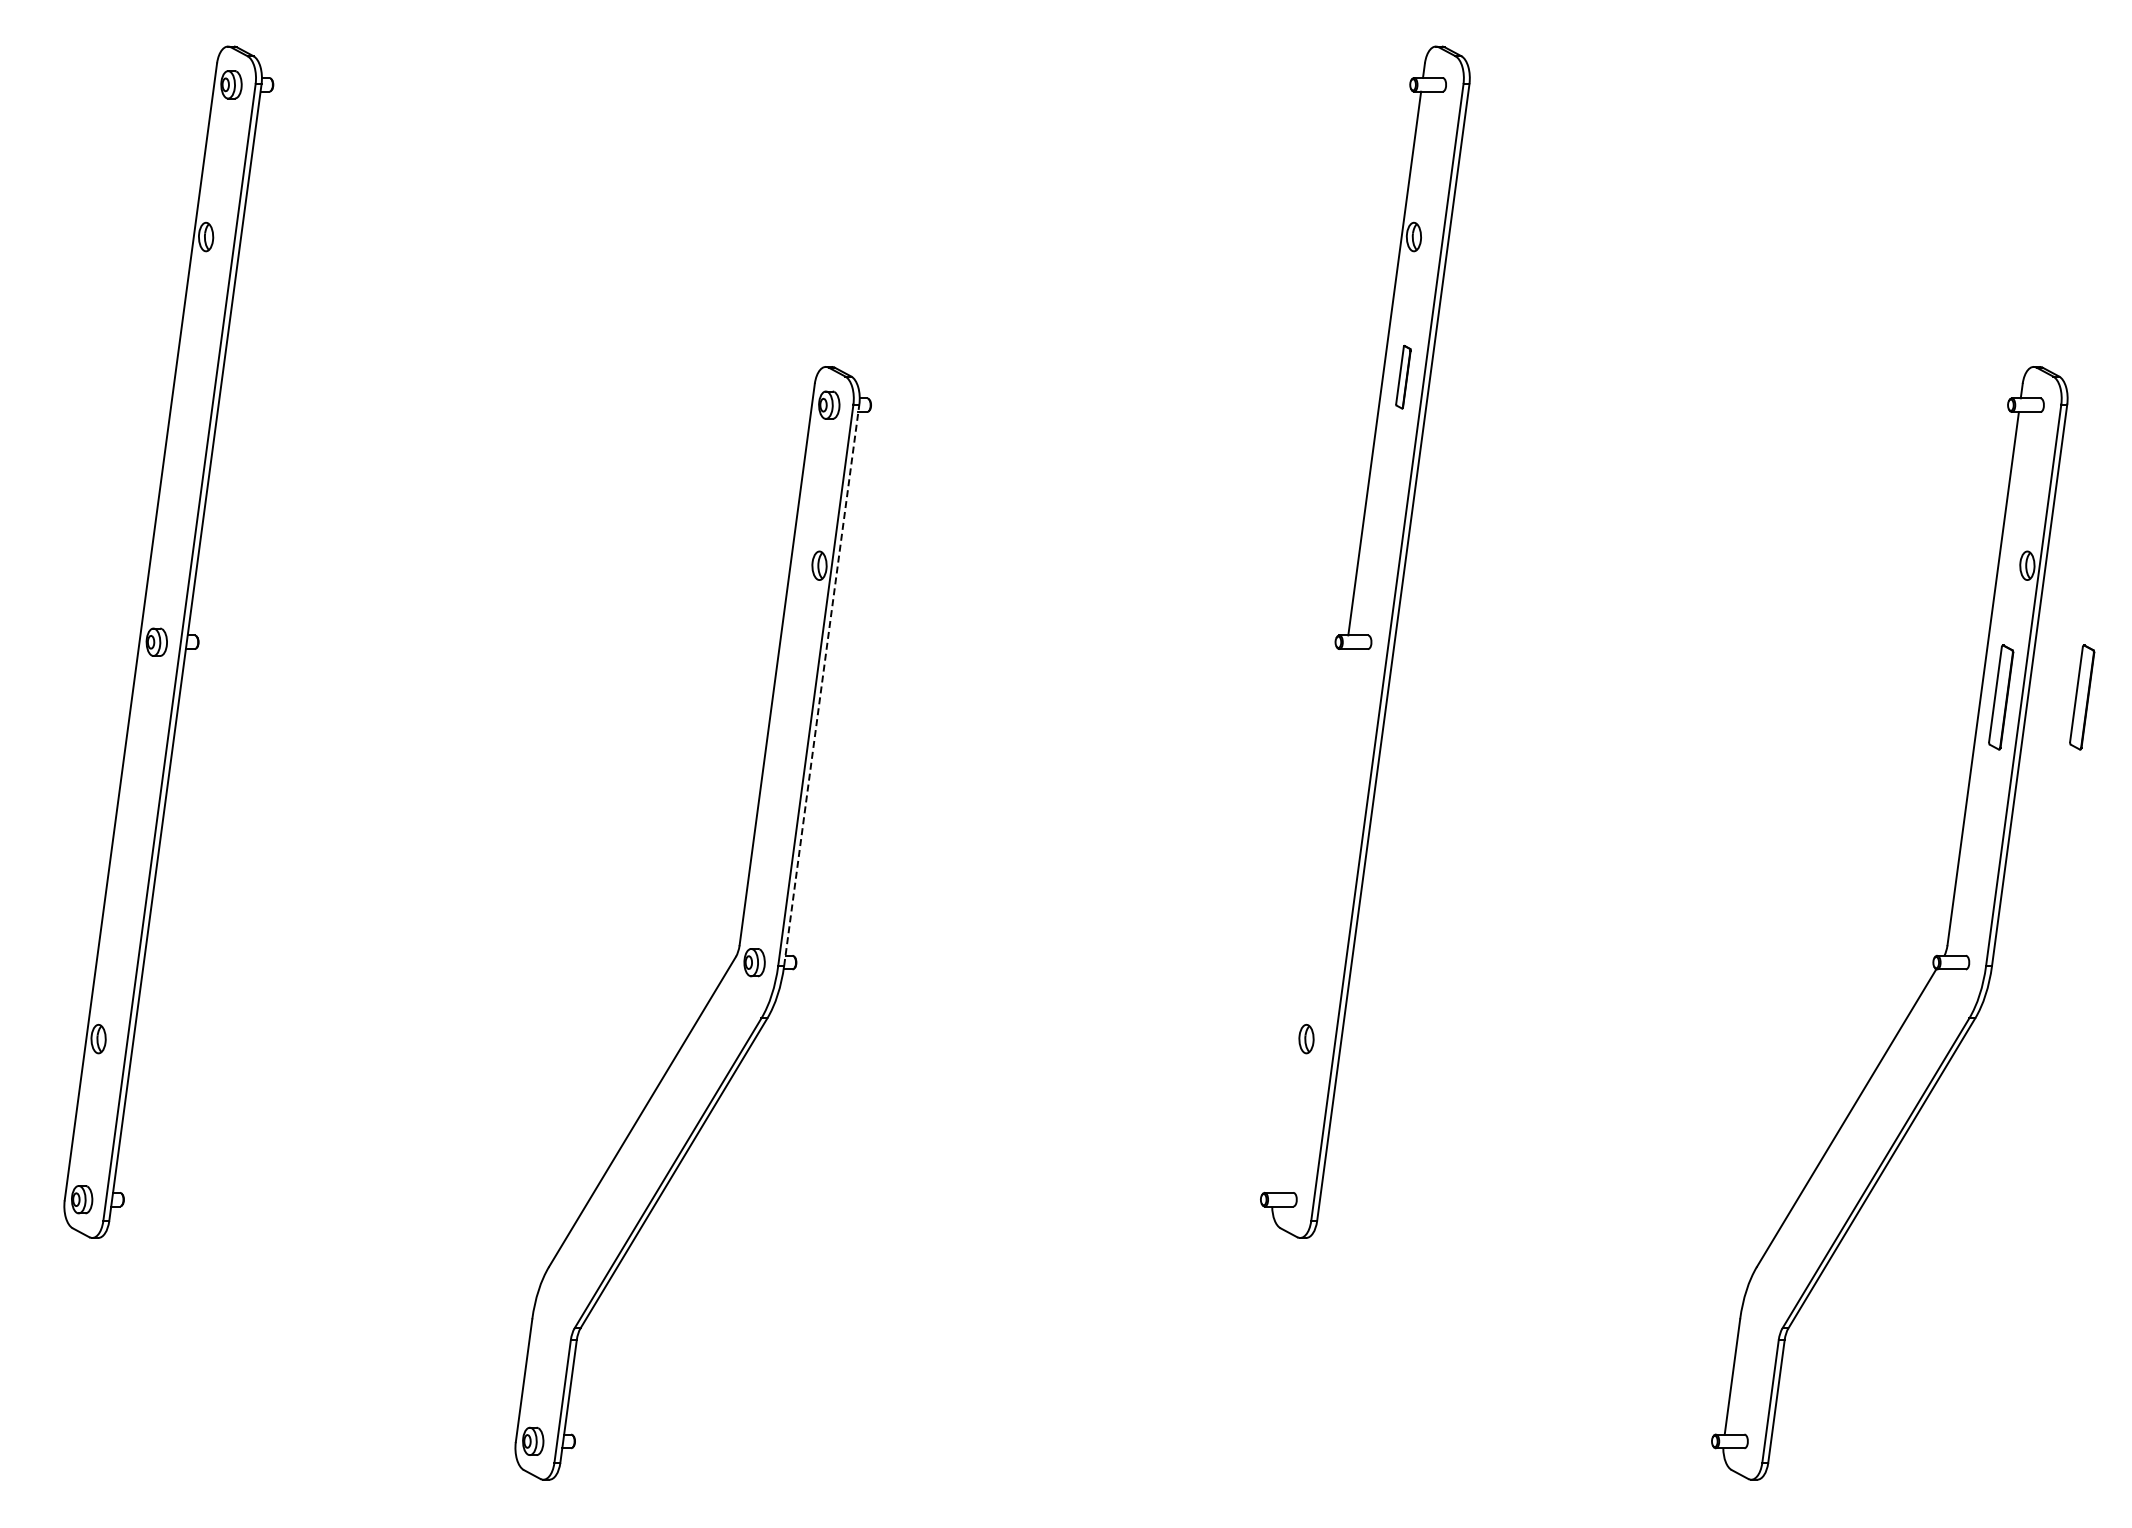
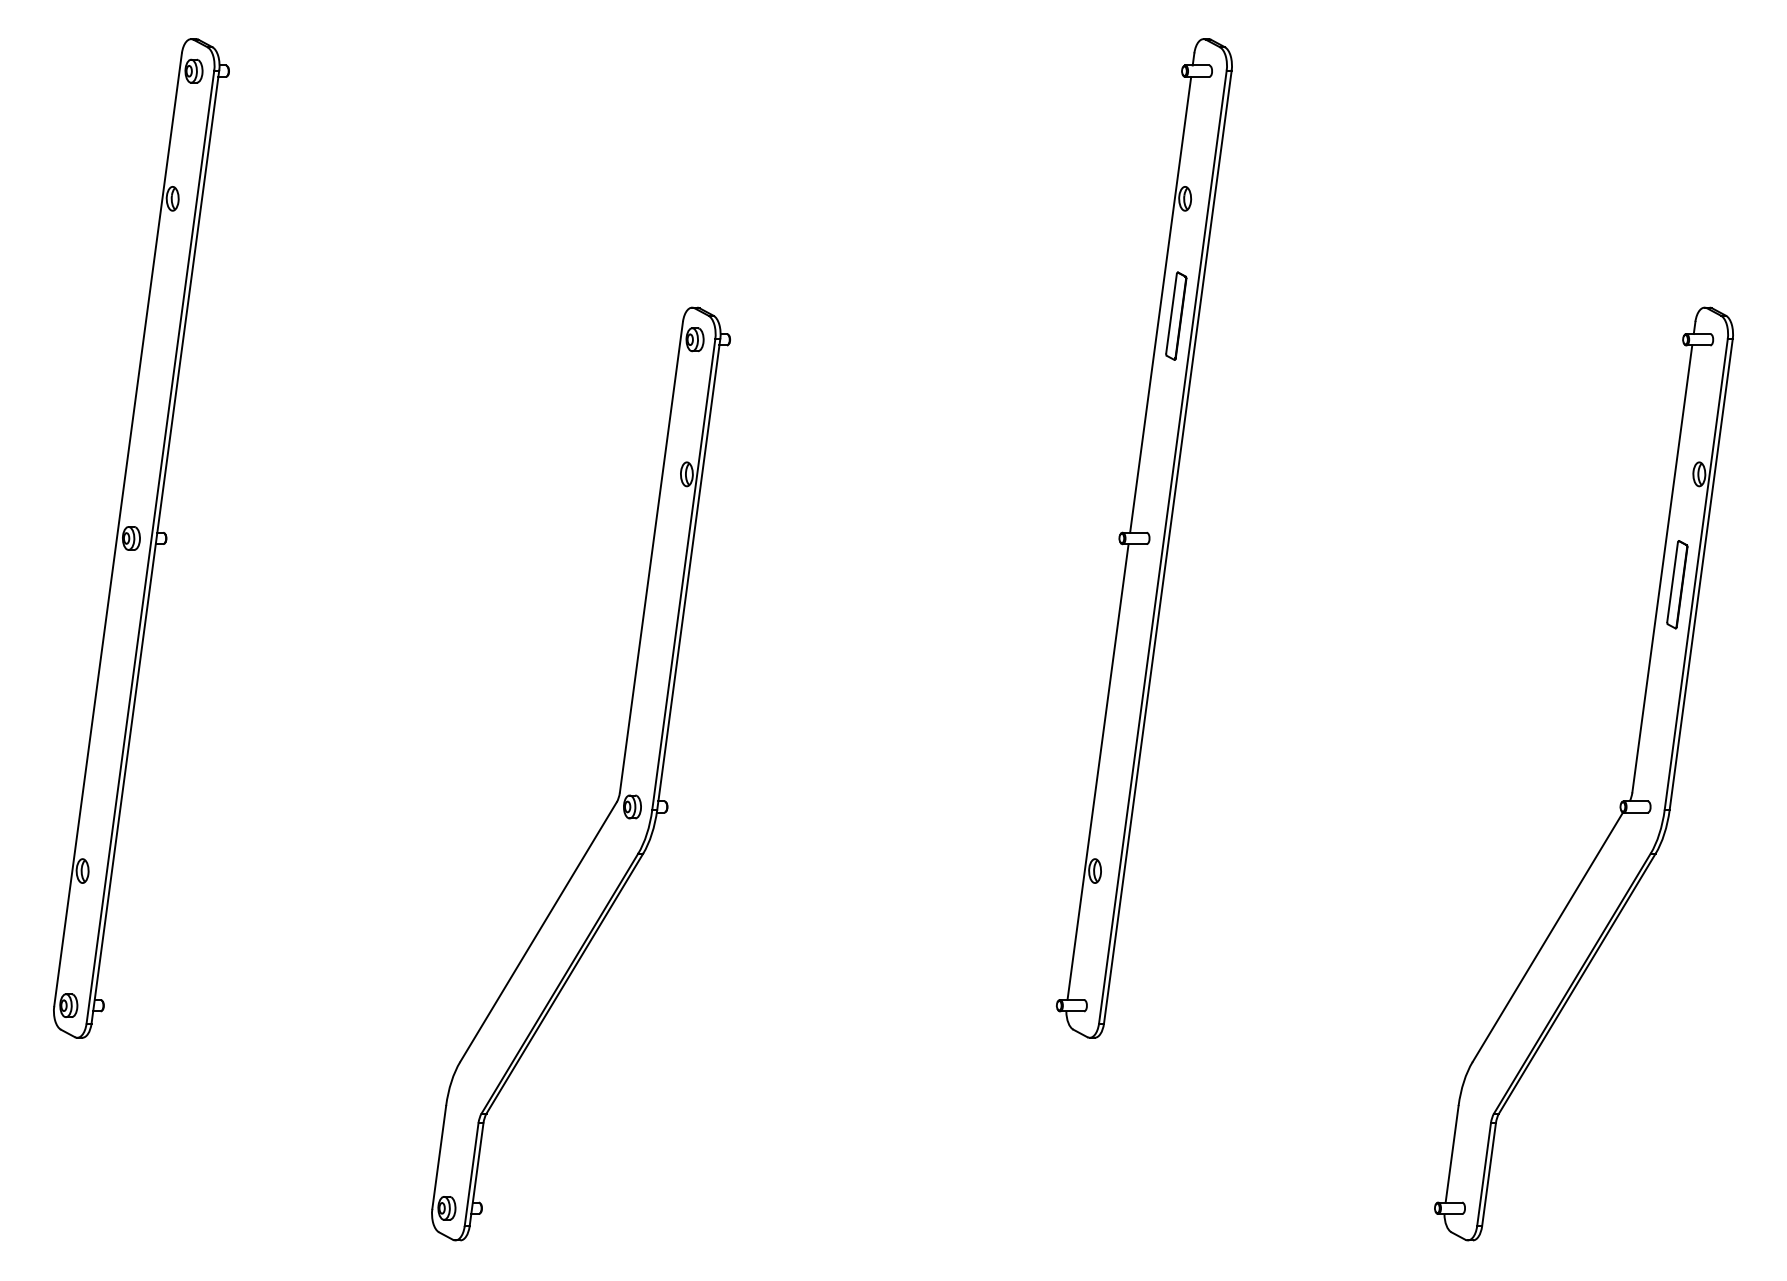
part: (1403, 377) -> (1176, 316), size x1.67
line: (821, 684) -> (688, 573), dashed -> solid
part: (2082, 697) -> (1745, 584), removed
line: (1309, 920) -> (1097, 771), added

